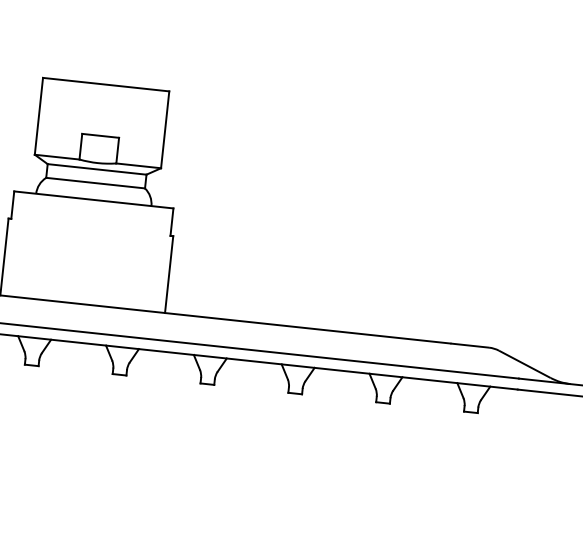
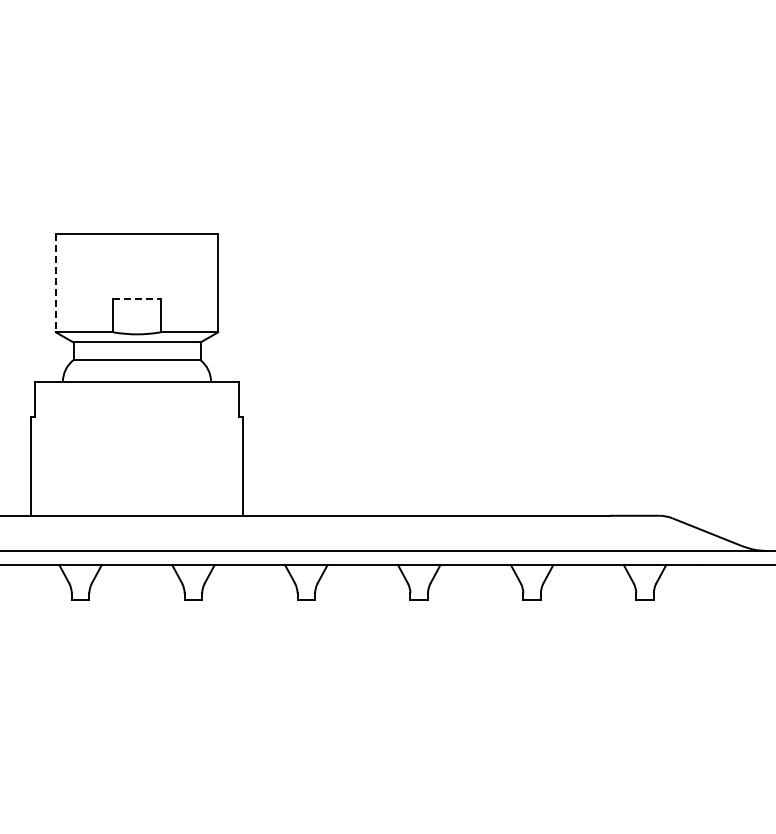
line: (38, 116) -> (55, 283), solid -> dashed
line: (100, 135) -> (136, 299), solid -> dashed

